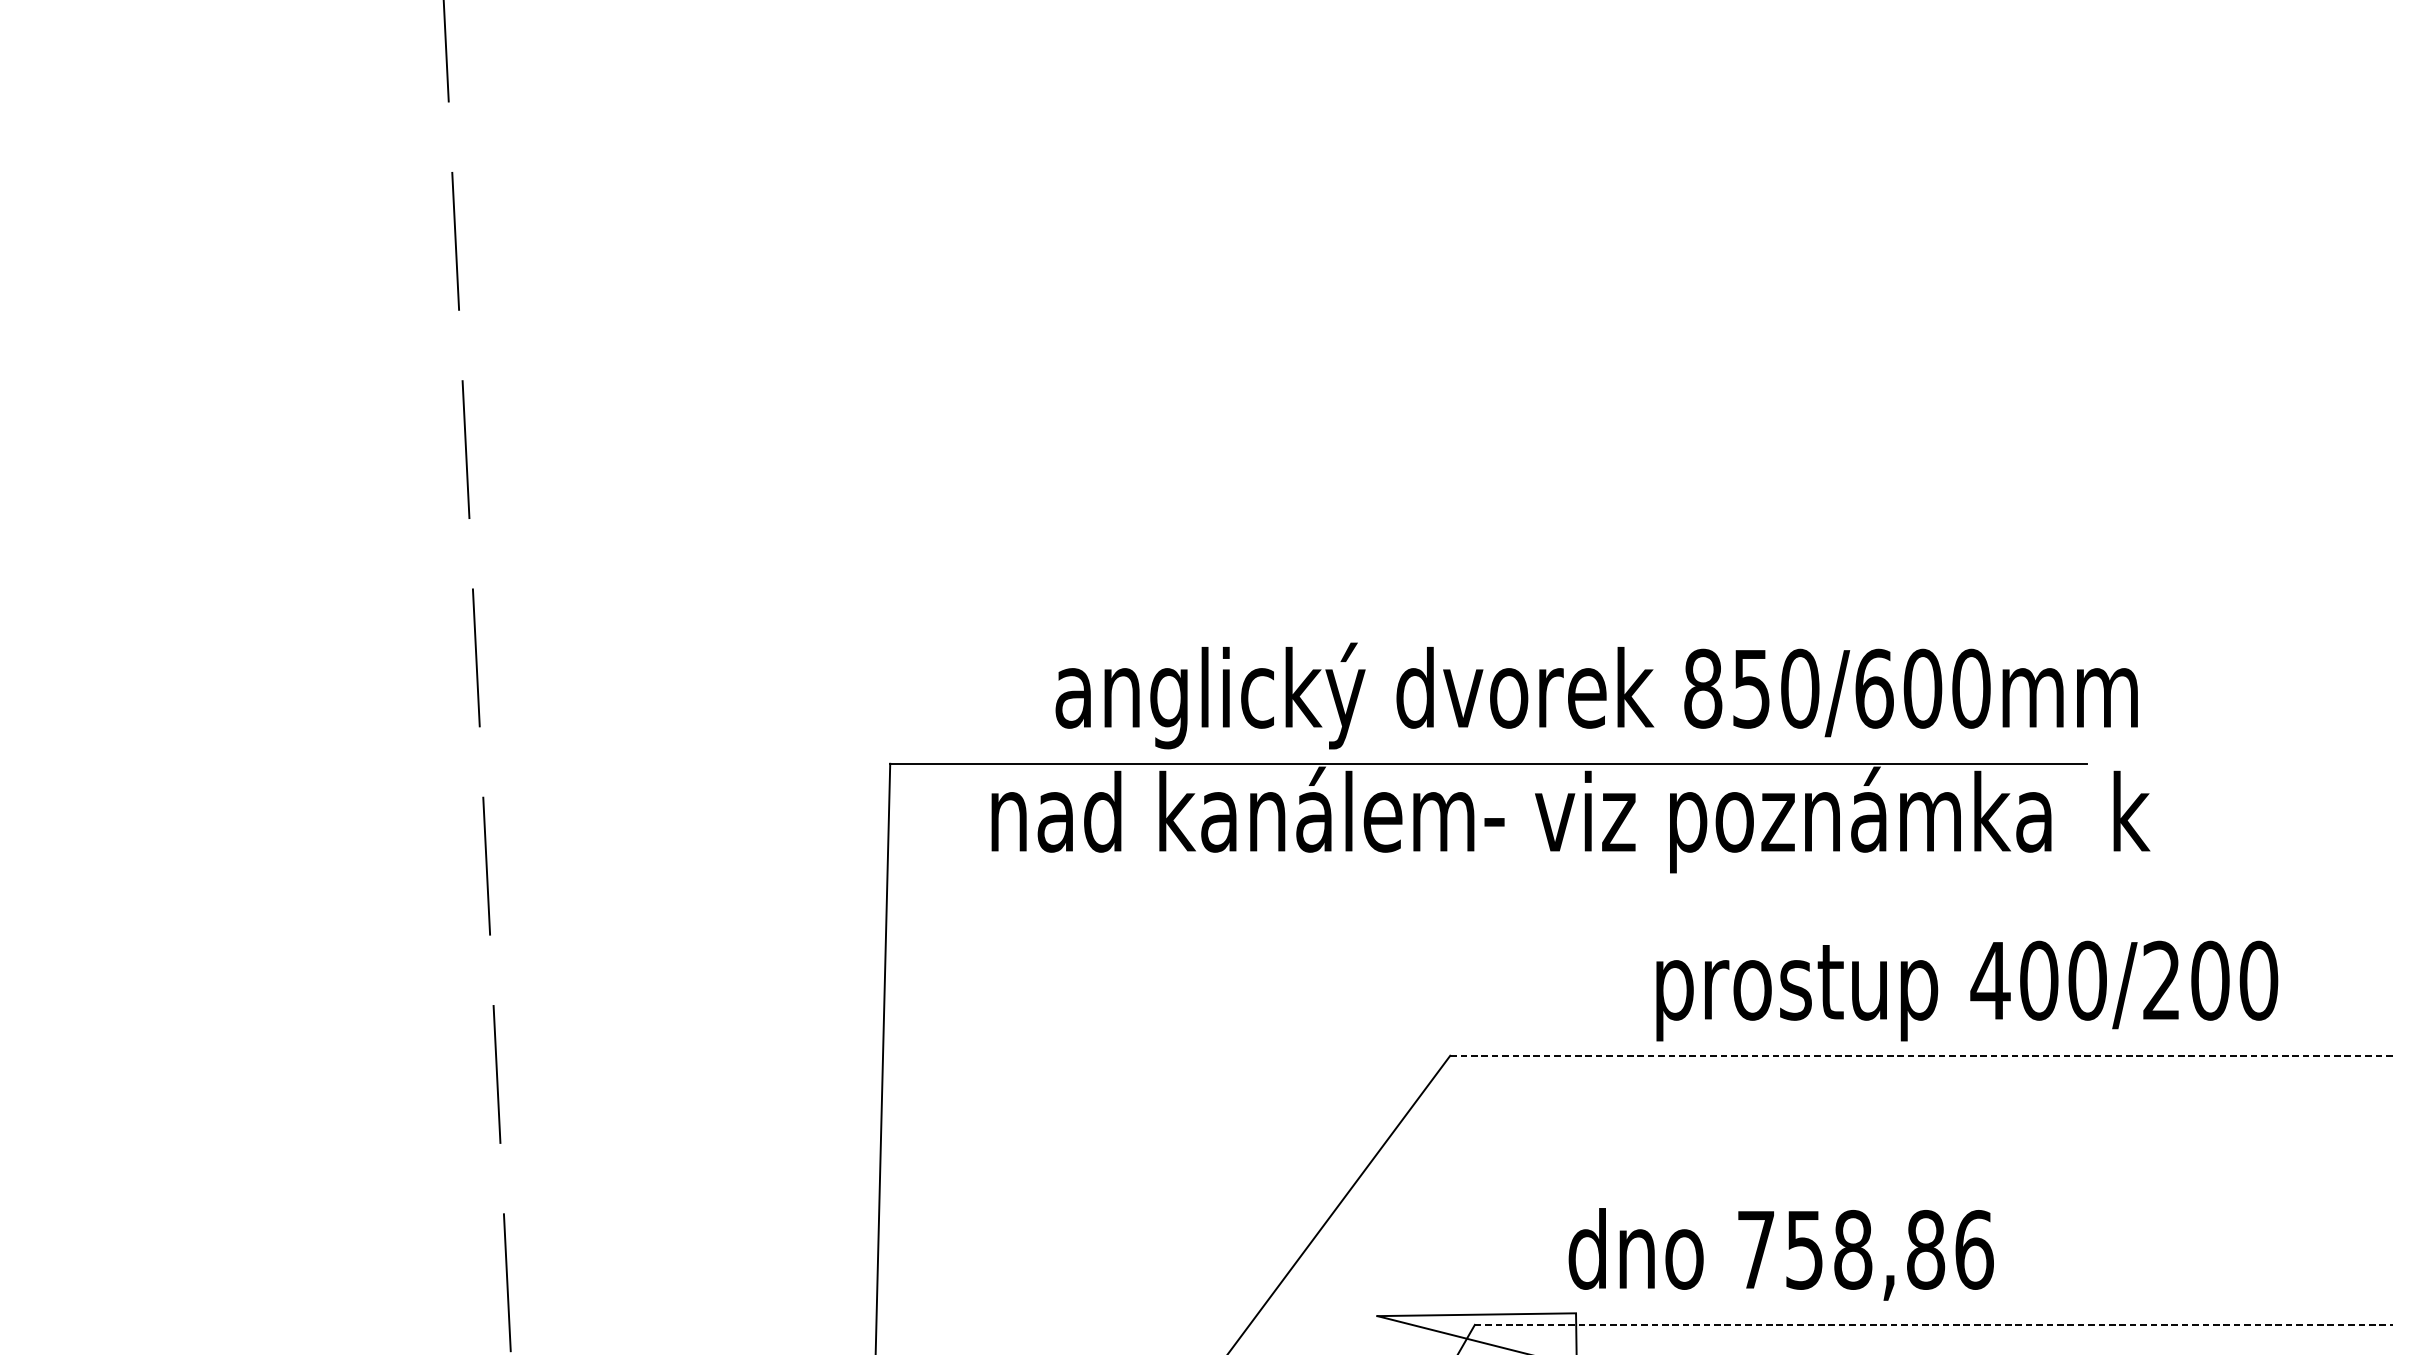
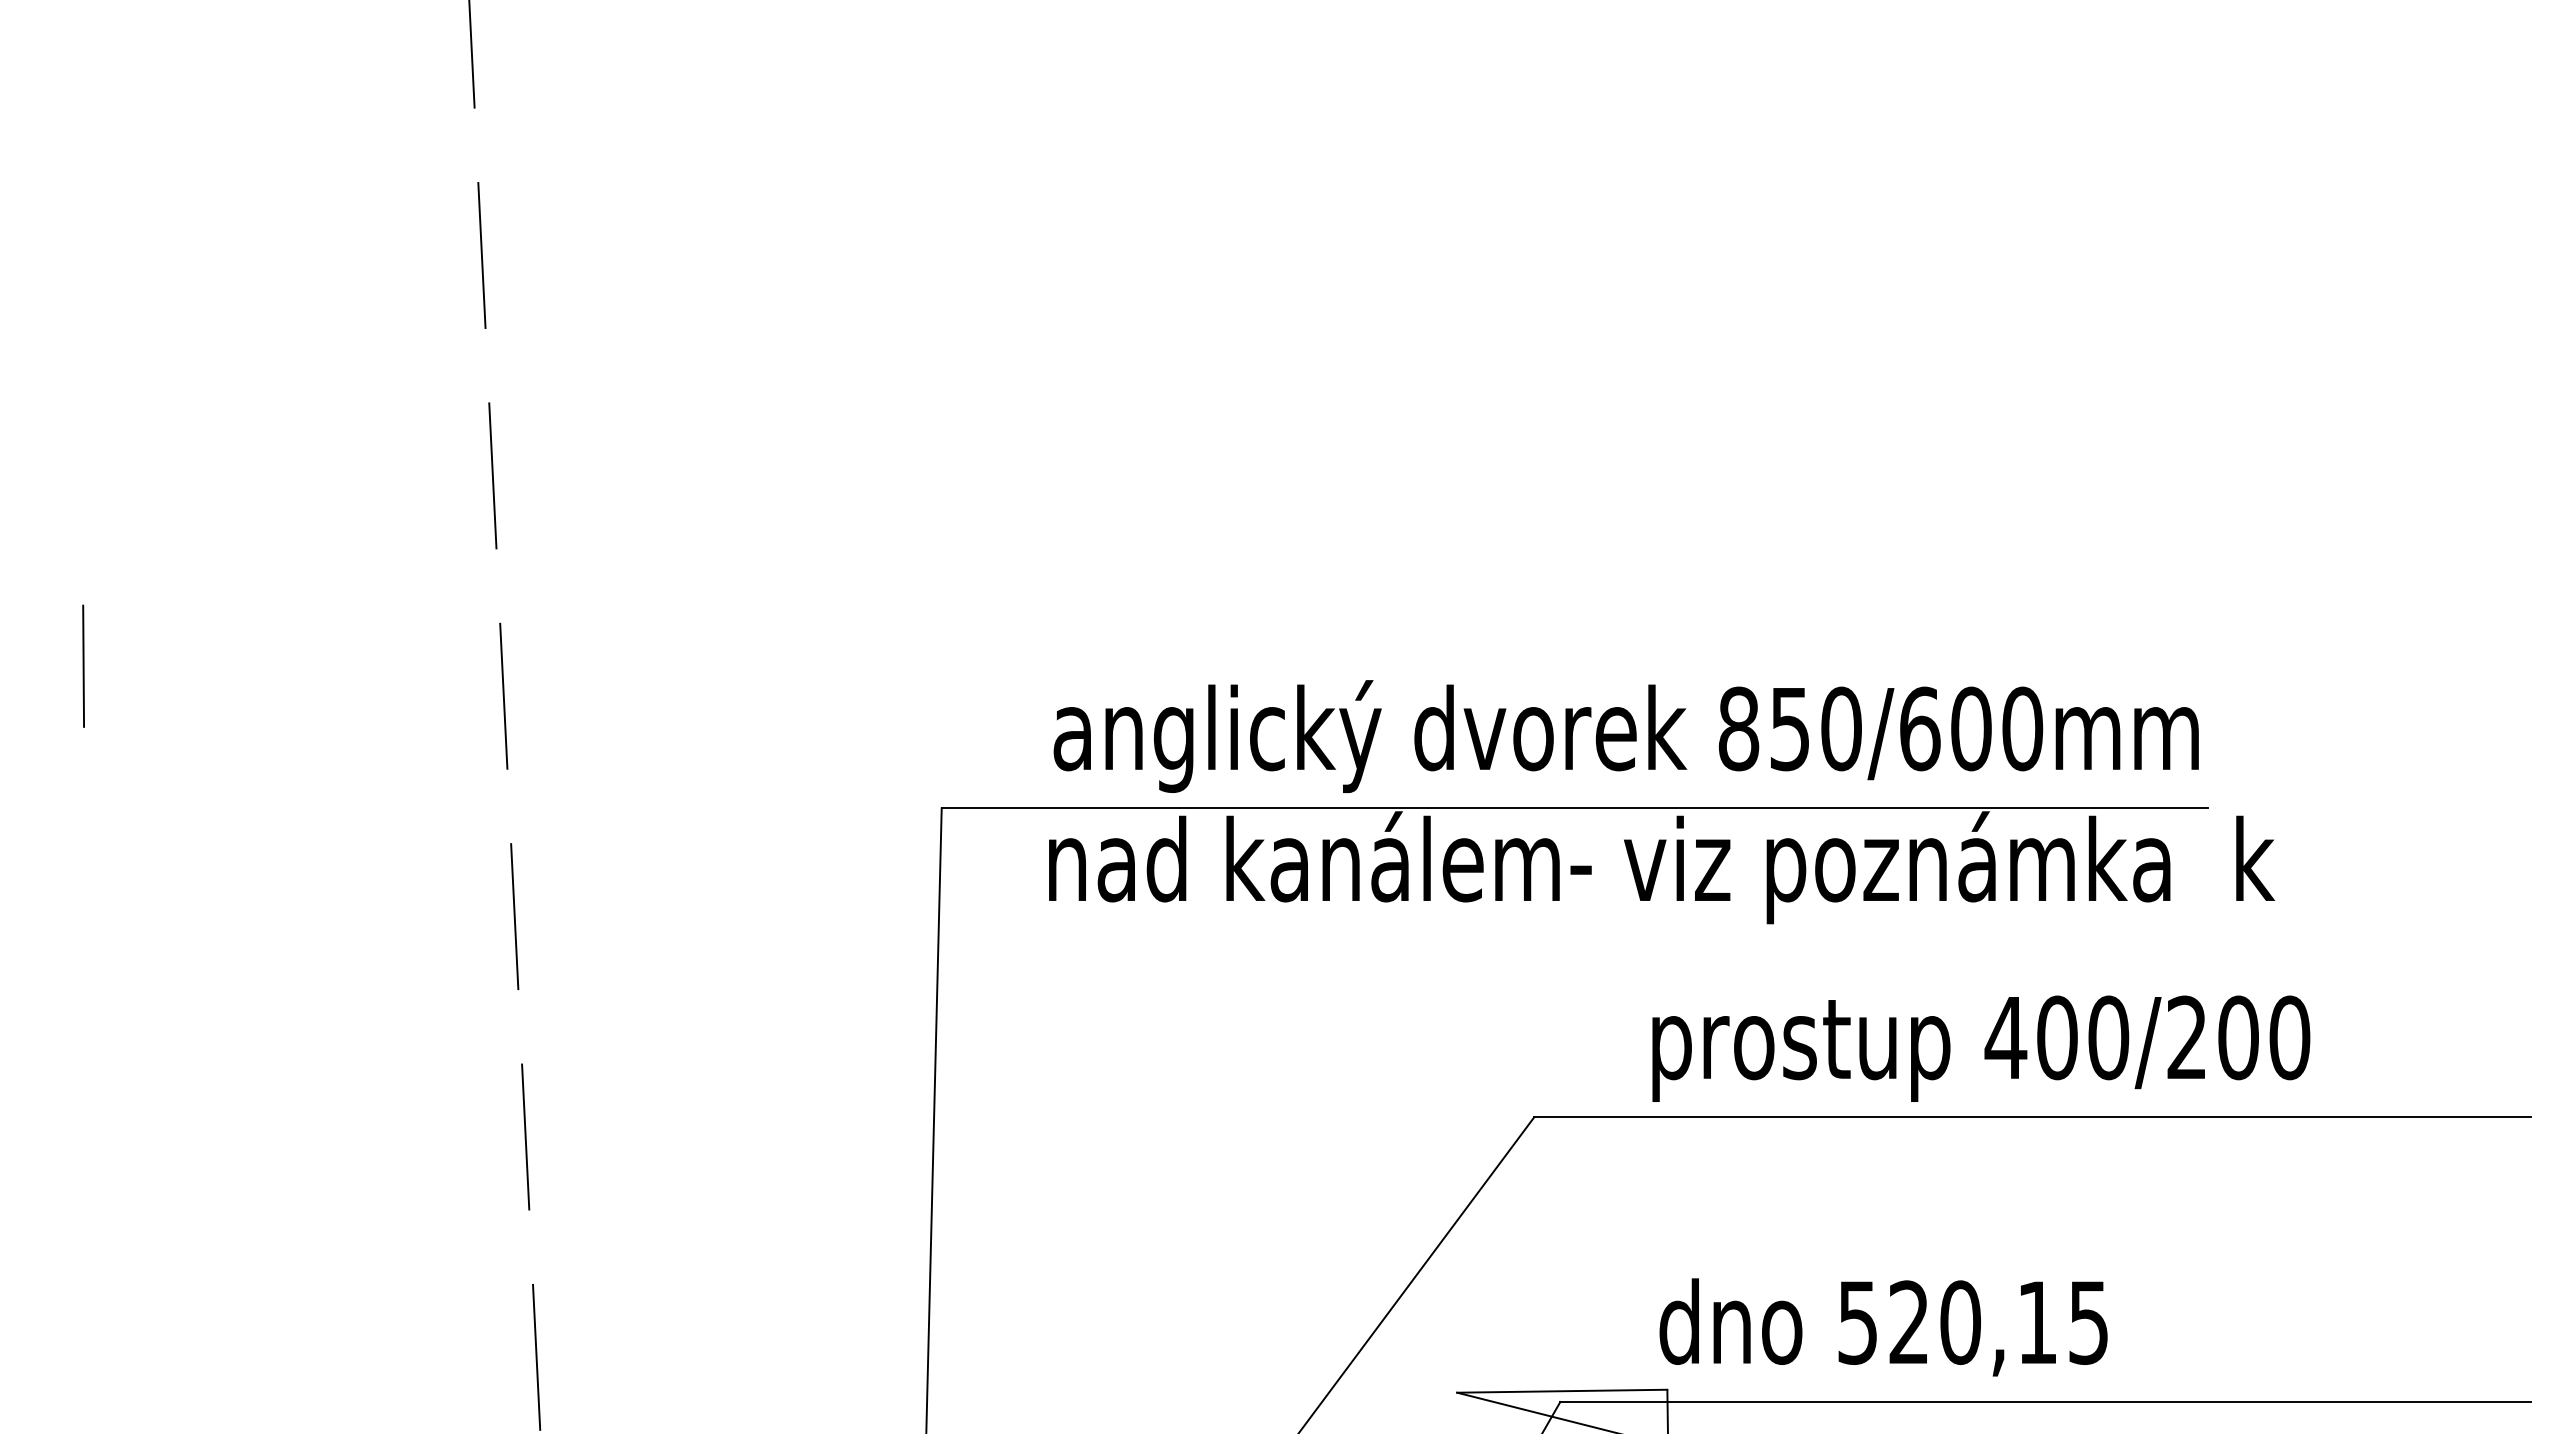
line: (79, 628) -> (83, 665), added
text: (1596, 695) -> (1625, 736), moved
text: (1967, 990) -> (1981, 1048), moved
line: (1921, 1056) -> (2032, 1117), dashed -> solid
text: (1865, 1249) -> (1973, 1322), 758,86 -> 520,15
line: (1933, 1325) -> (2045, 1402), dashed -> solid

